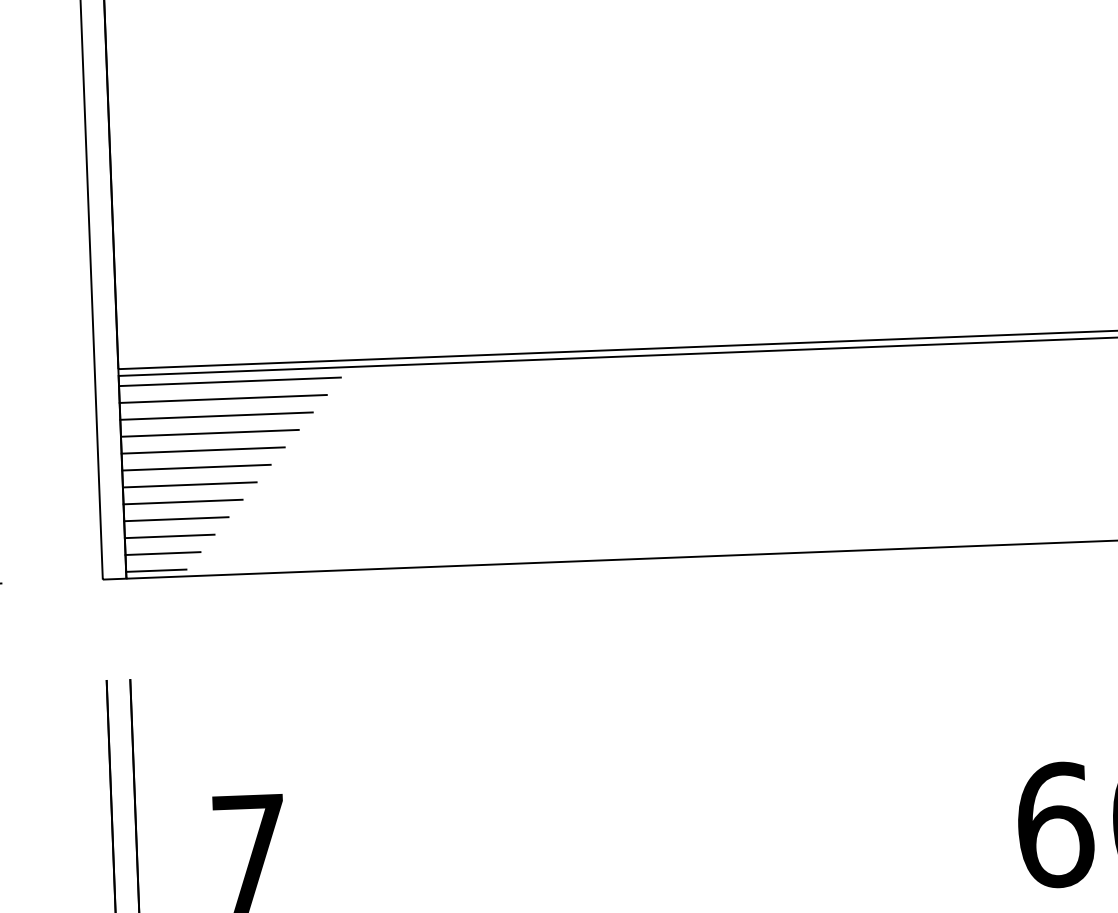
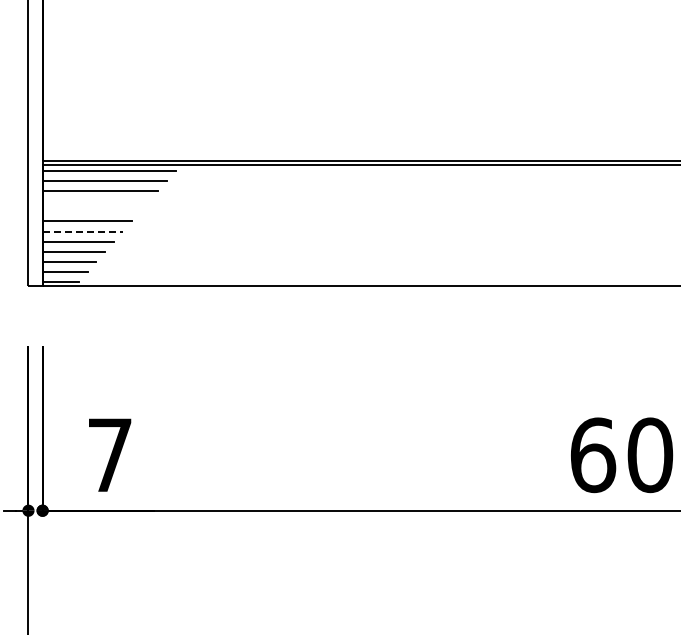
line: (209, 433) -> (95, 201), removed
line: (203, 450) -> (91, 211), removed
line: (191, 484) -> (83, 231), solid -> dashed

